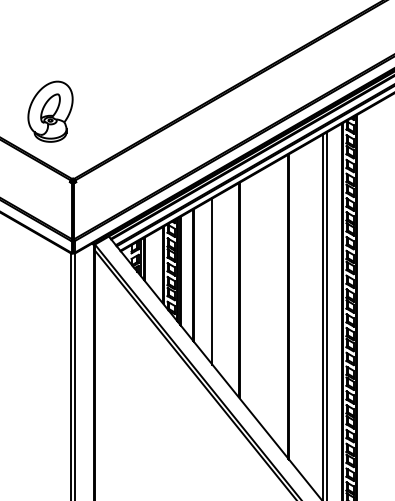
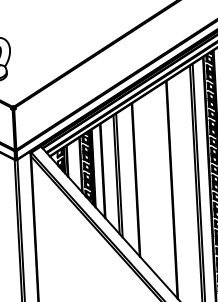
line: (216, 282) -> (119, 175), added

